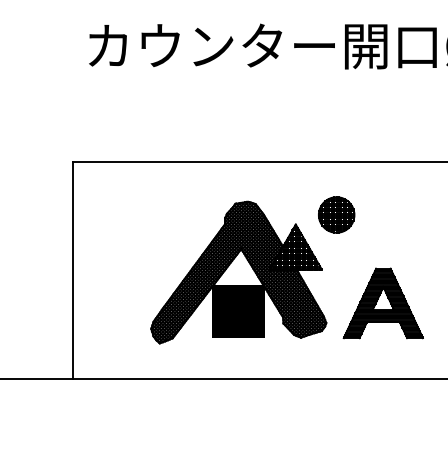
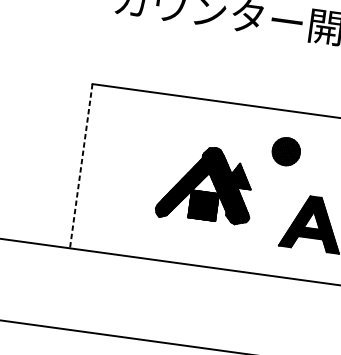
line: (73, 270) -> (81, 166), solid -> dashed
part: (238, 272) -> (206, 185), size x0.7

